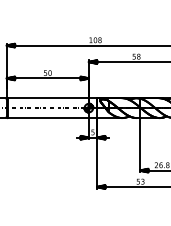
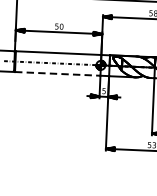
line: (48, 117) -> (57, 73), solid -> dashed

